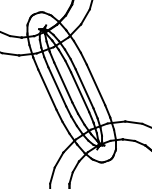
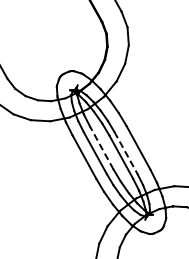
line: (63, 82) -> (101, 147), solid -> dashed
line: (84, 89) -> (126, 153), solid -> dashed

